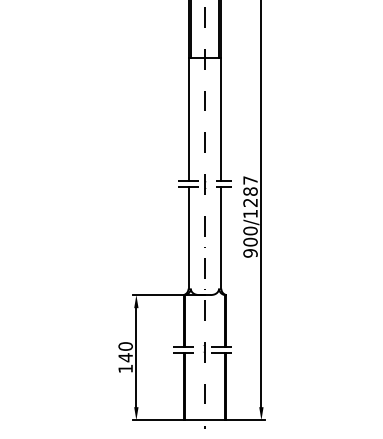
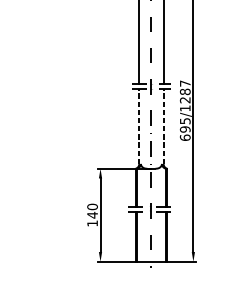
line: (188, 237) -> (139, 125), solid -> dashed
line: (221, 237) -> (163, 125), solid -> dashed
text: (250, 241) -> (185, 128), 900/1287 -> 695/1287

